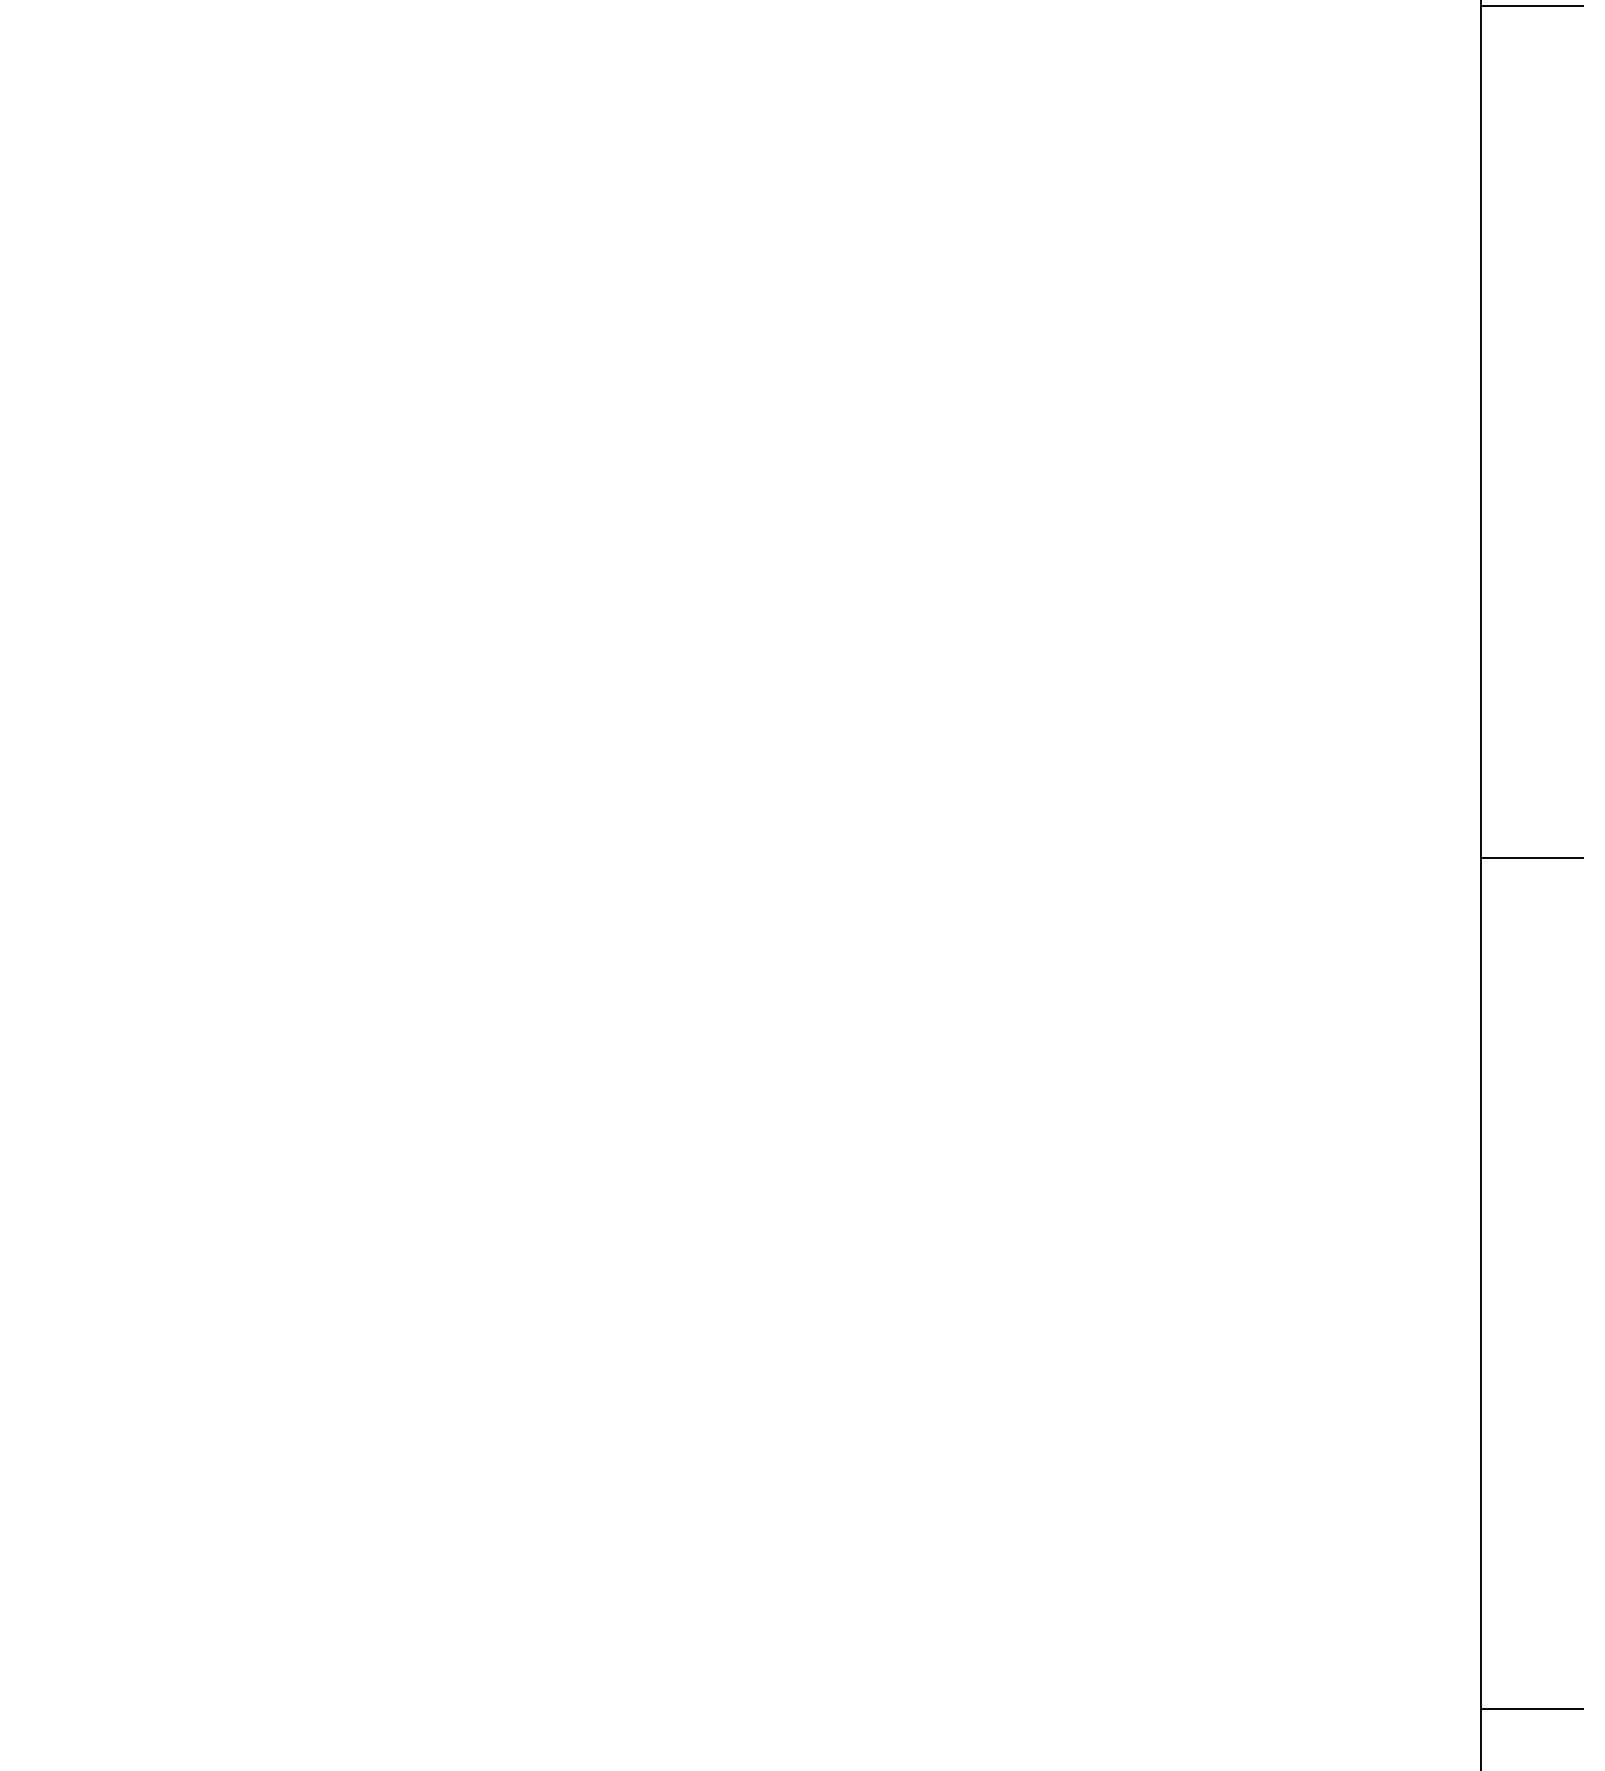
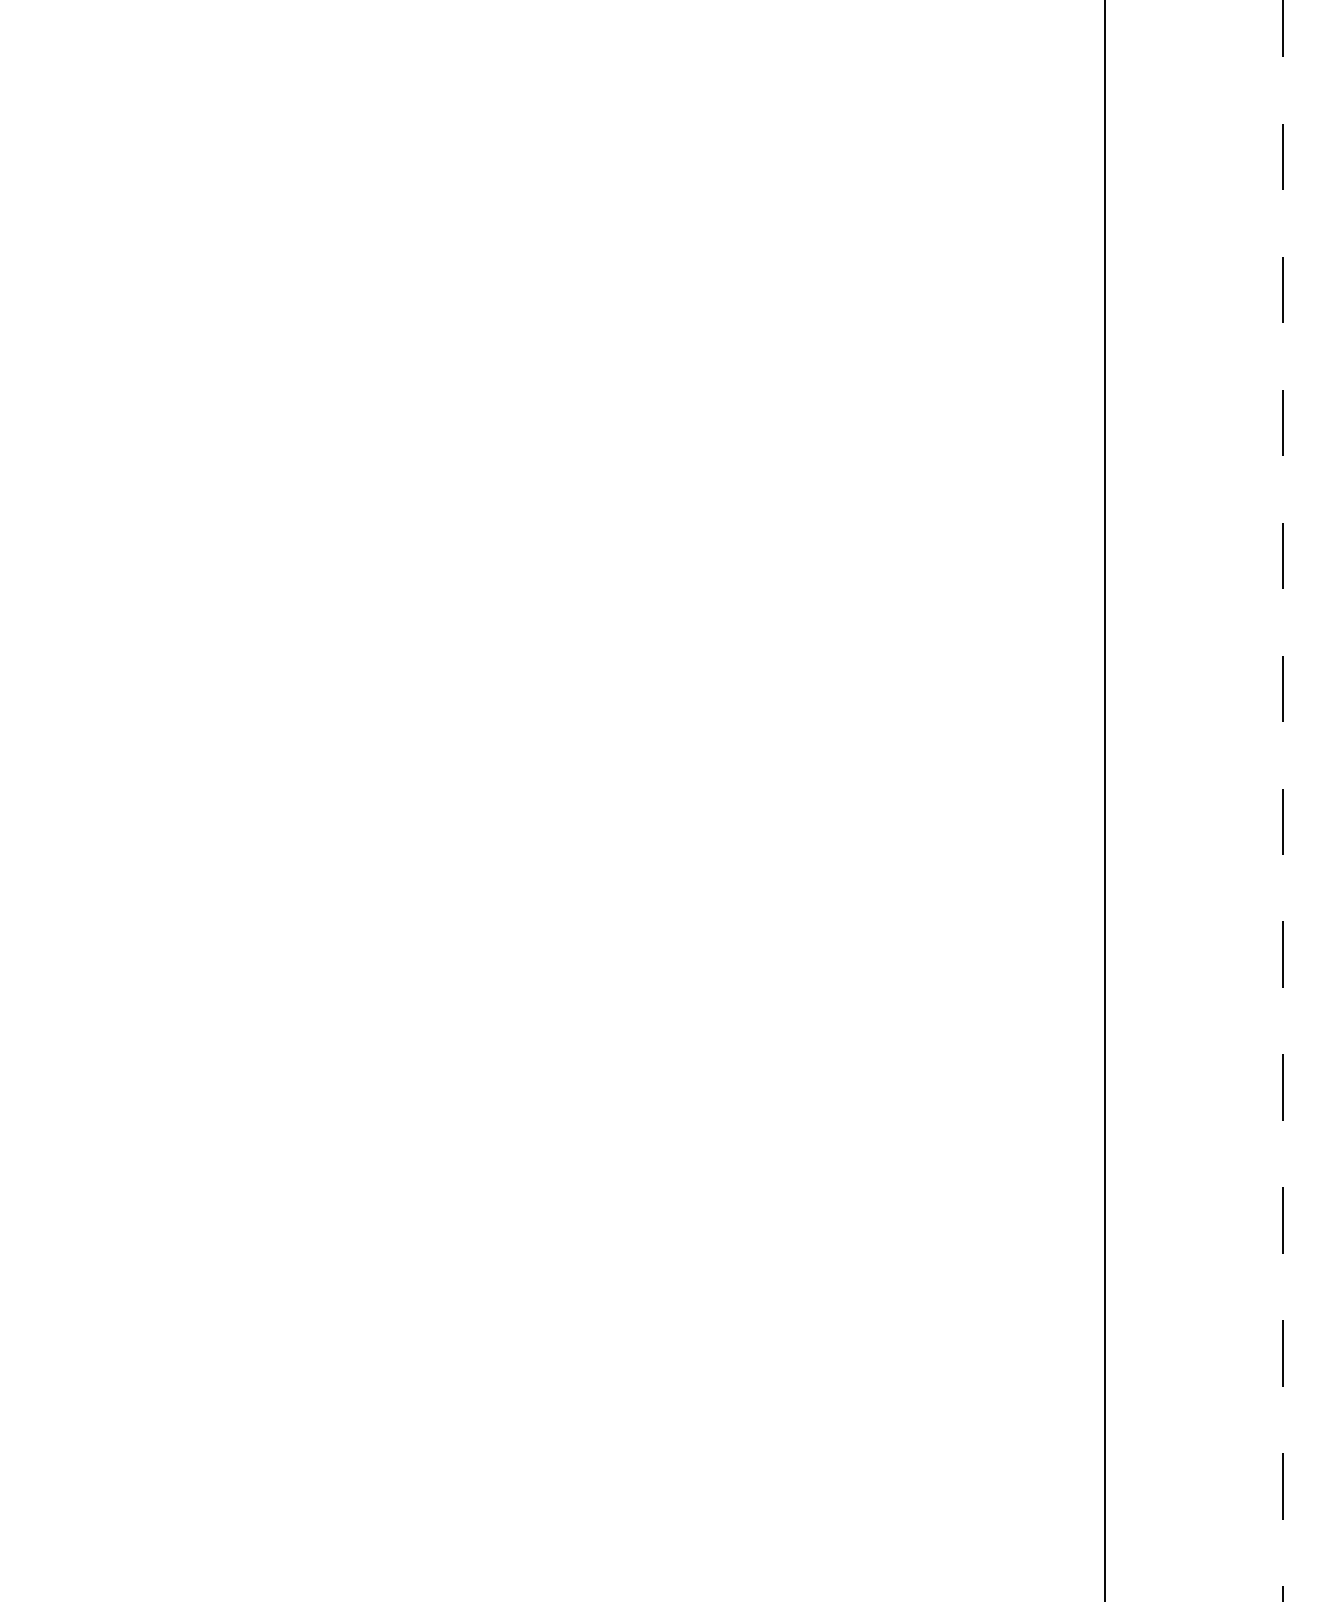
line: (1531, 857) -> (1158, 672), removed
line: (1531, 1709) -> (1158, 1561), removed

